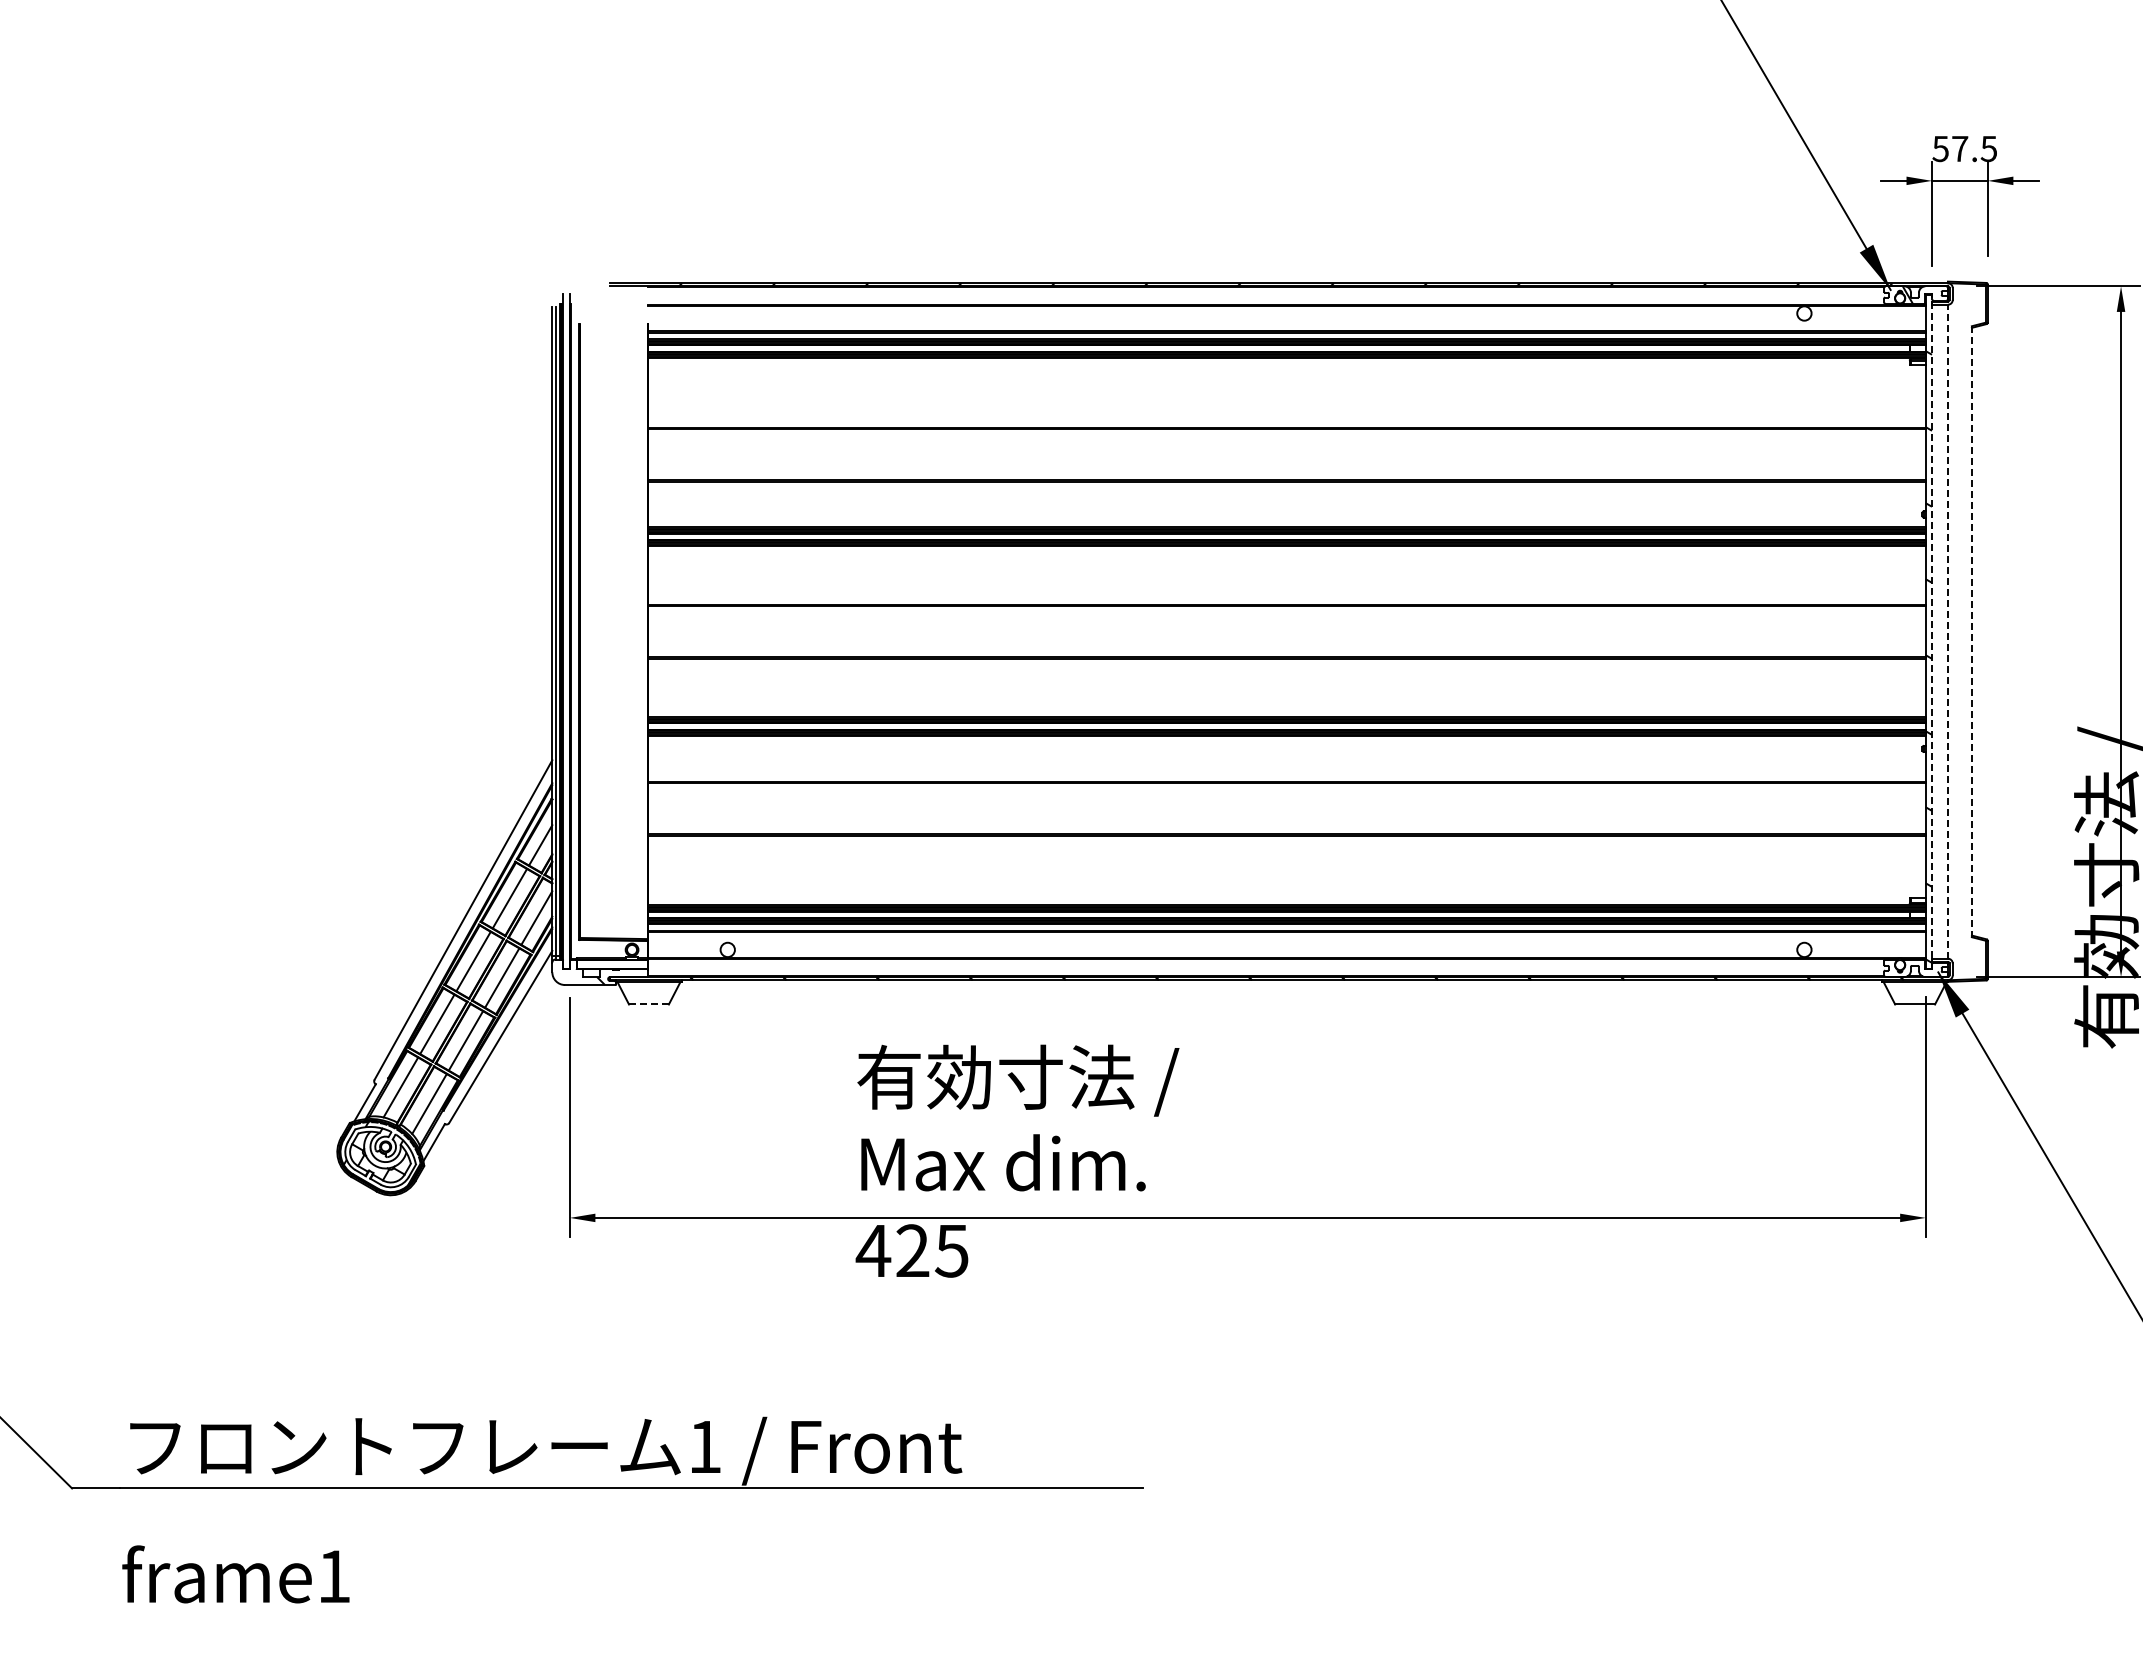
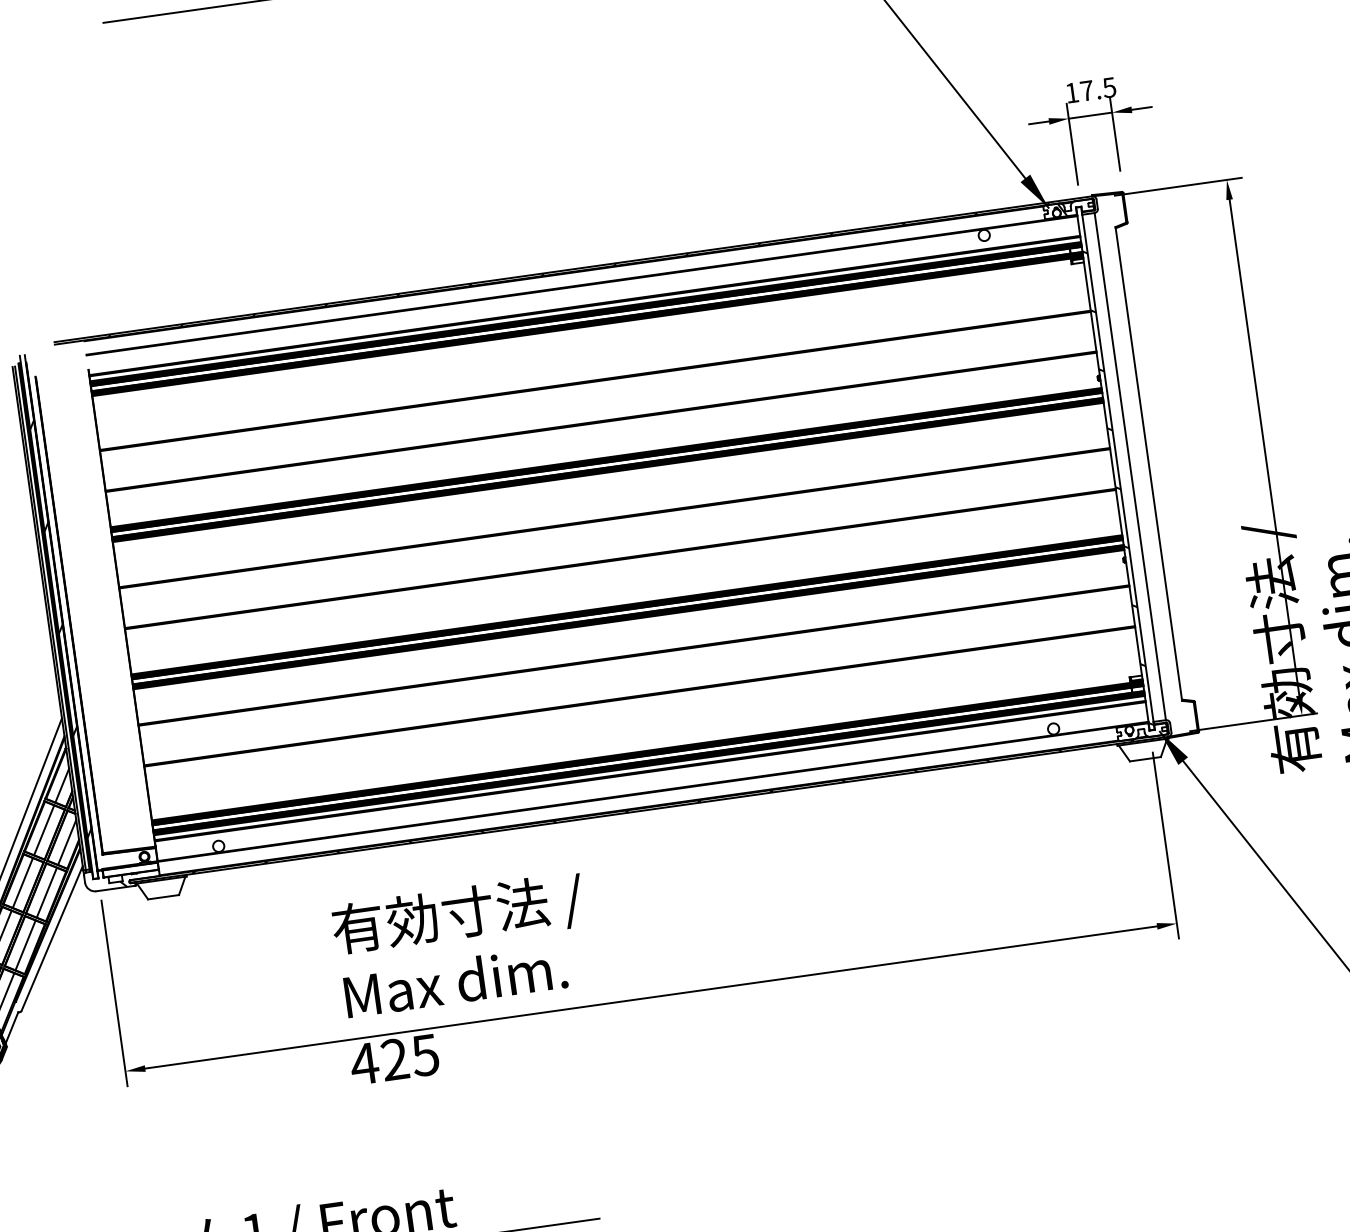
text: (1940, 149) -> (1071, 93), 57.5 -> 17.5
line: (1932, 631) -> (1118, 468), dashed -> solid
line: (1947, 631) -> (1129, 466), dashed -> solid
line: (1971, 632) -> (1148, 464), dashed -> solid
hatch: (566, 647) -> (60, 629), added
line: (648, 1004) -> (163, 897), dashed -> solid

